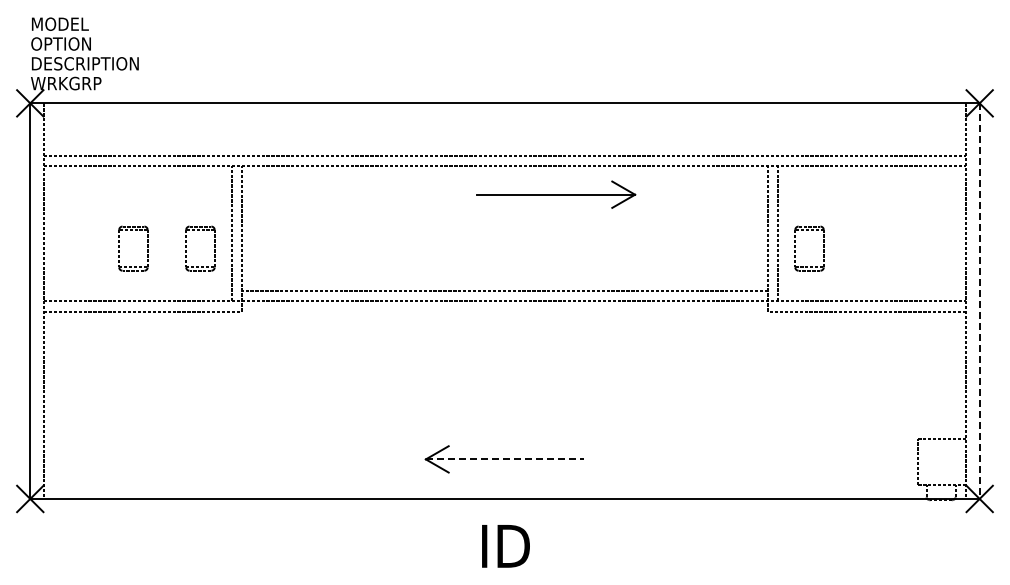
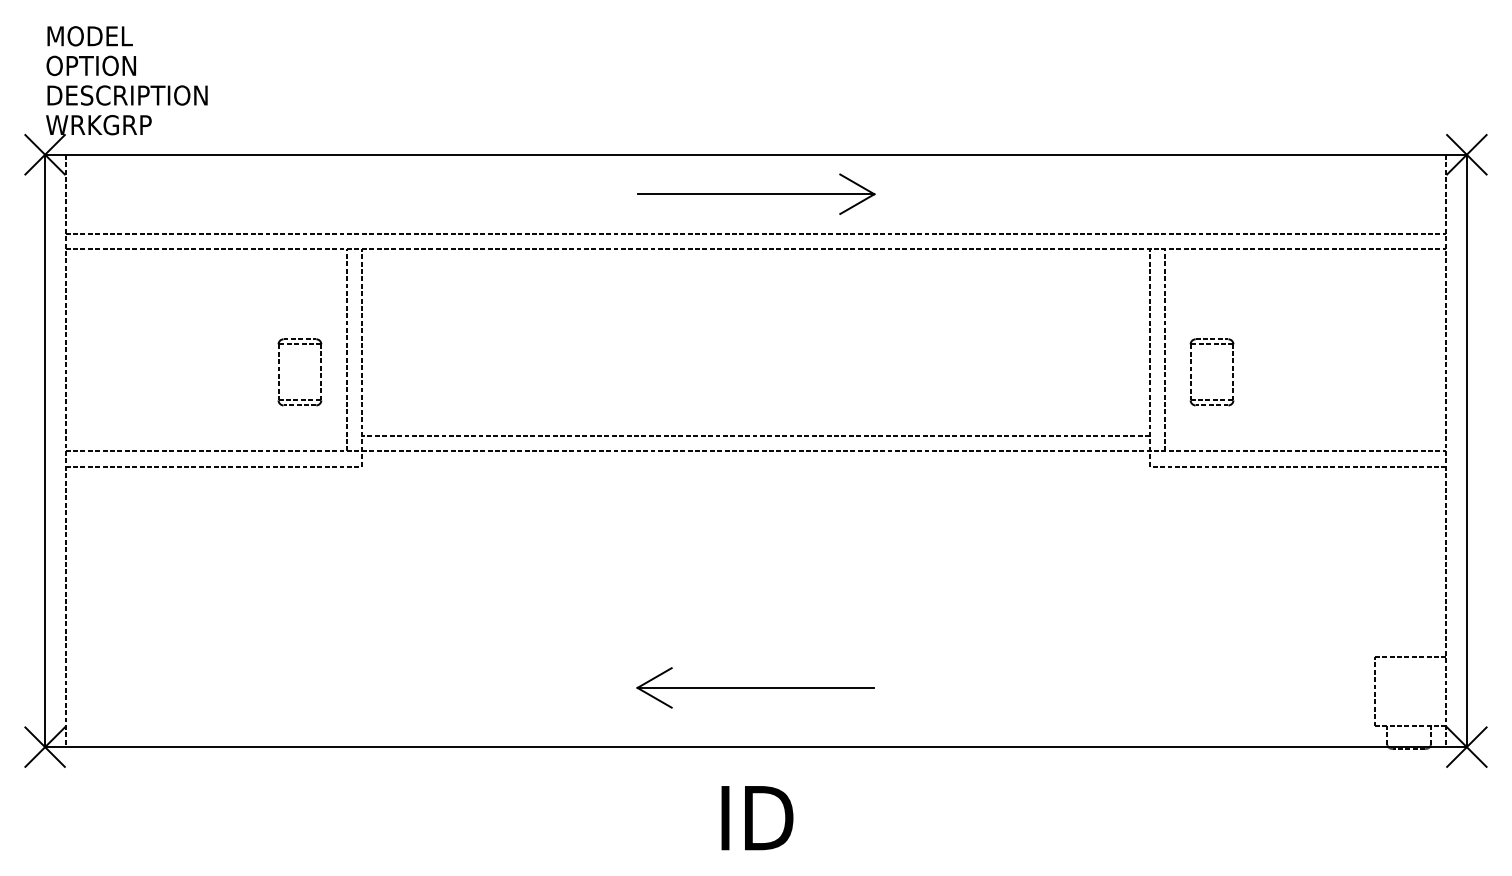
part: (556, 194) -> (756, 193), moved
part: (119, 247) -> (178, 370), removed
line: (979, 301) -> (1466, 451), dashed -> solid
line: (505, 459) -> (756, 688), dashed -> solid

